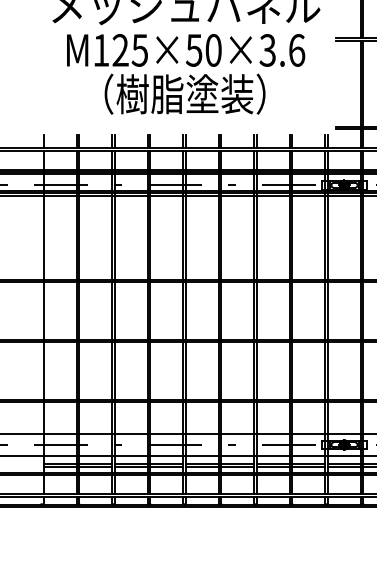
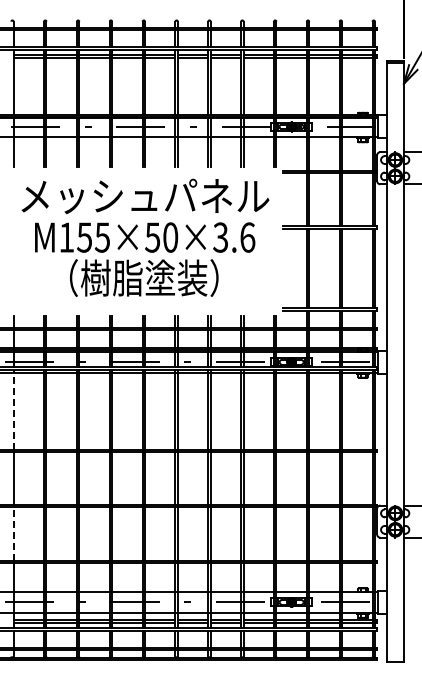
text: (120, 50) -> (84, 237), M125×50×3.6 -> M155×50×3.6
line: (43, 236) -> (13, 409), solid -> dashed
line: (43, 370) -> (13, 533), solid -> dashed

